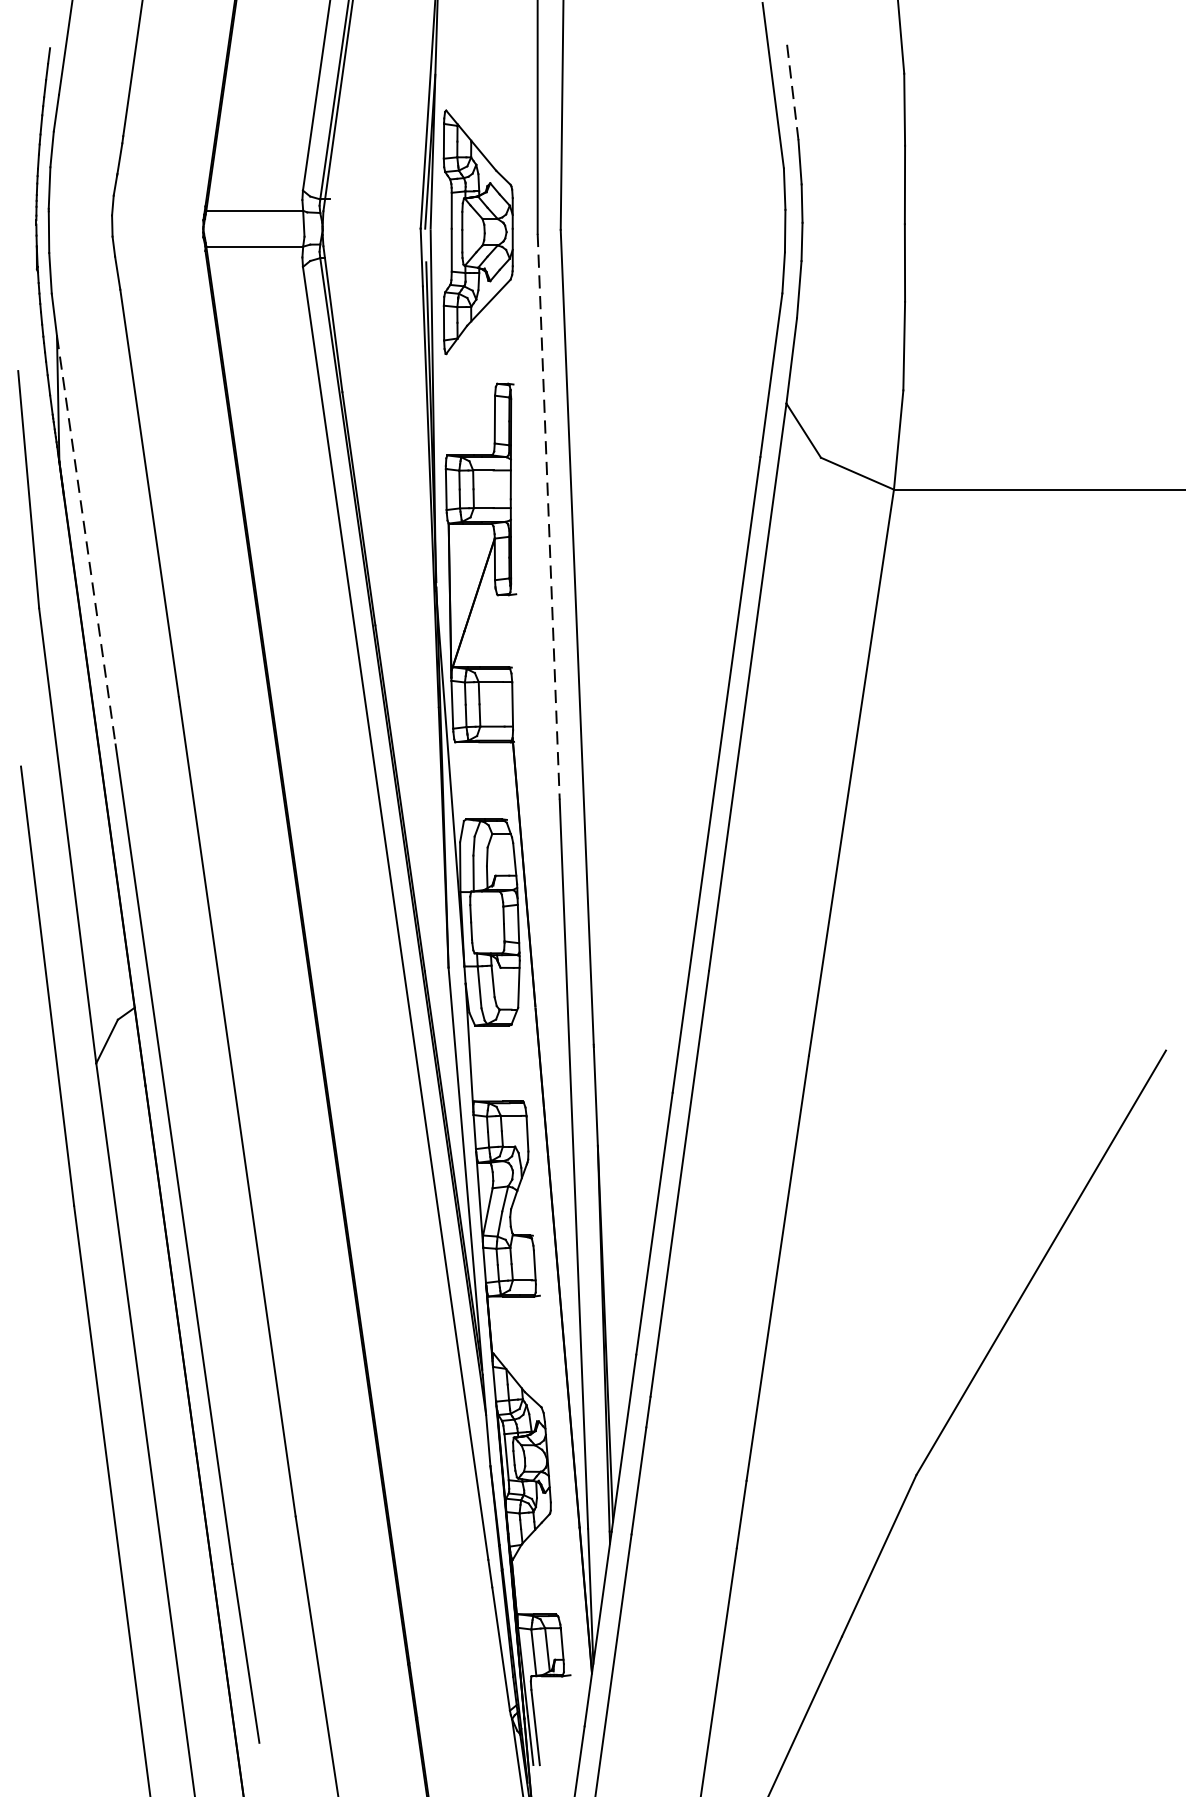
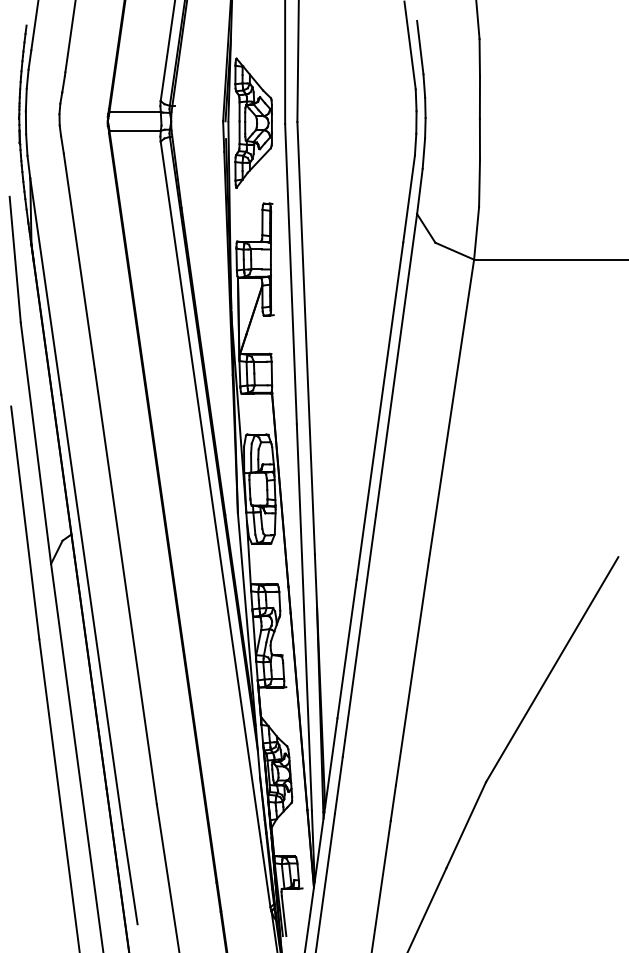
line: (792, 89) -> (420, 47), dashed -> solid
line: (549, 517) -> (291, 274), dashed -> solid
line: (85, 542) -> (45, 287), dashed -> solid

